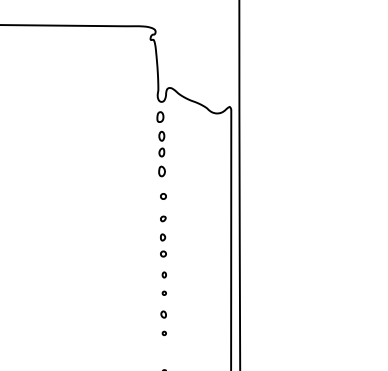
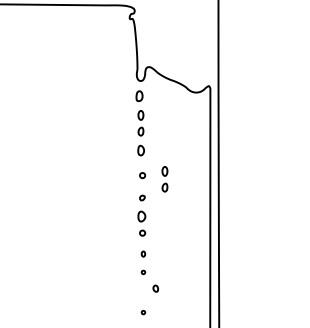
part: (185, 199) -> (164, 178), added
part: (163, 237) -> (142, 216), size x1.6
part: (163, 314) -> (155, 288), moved

